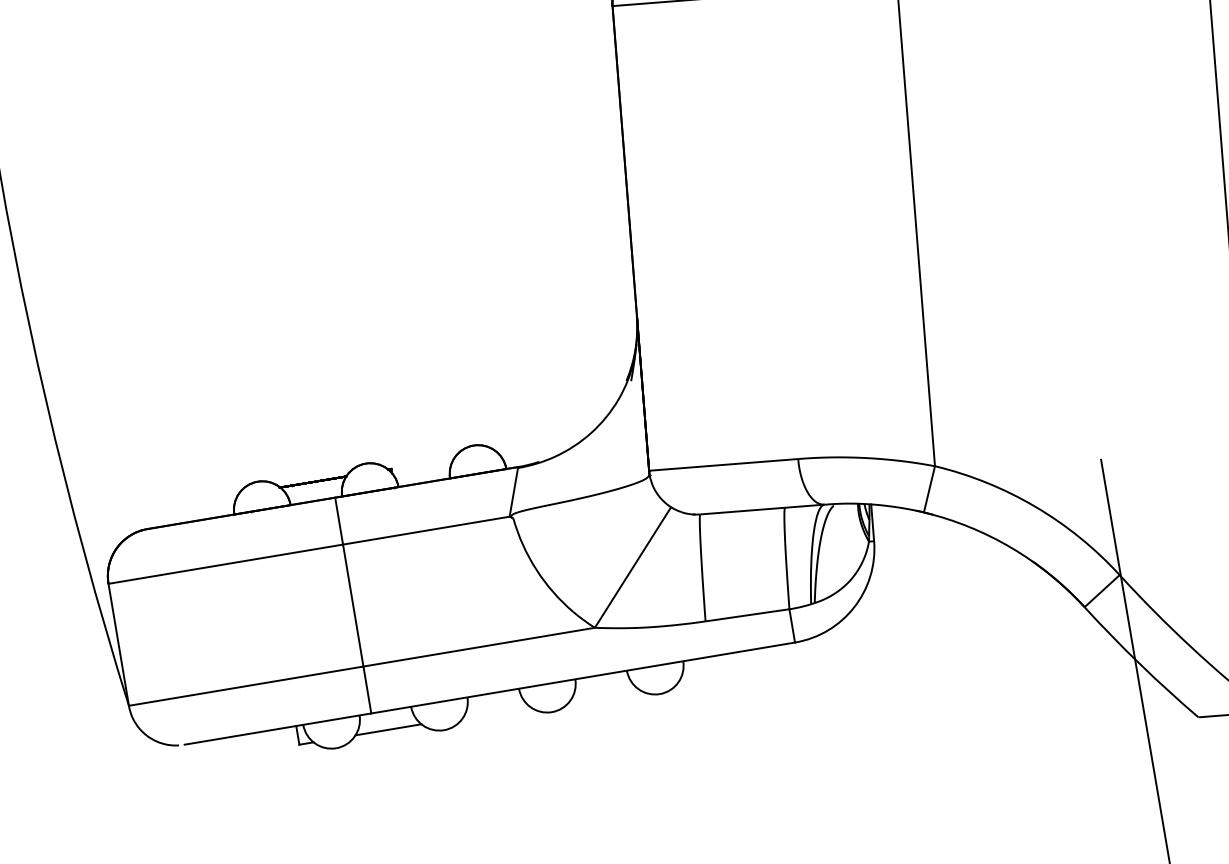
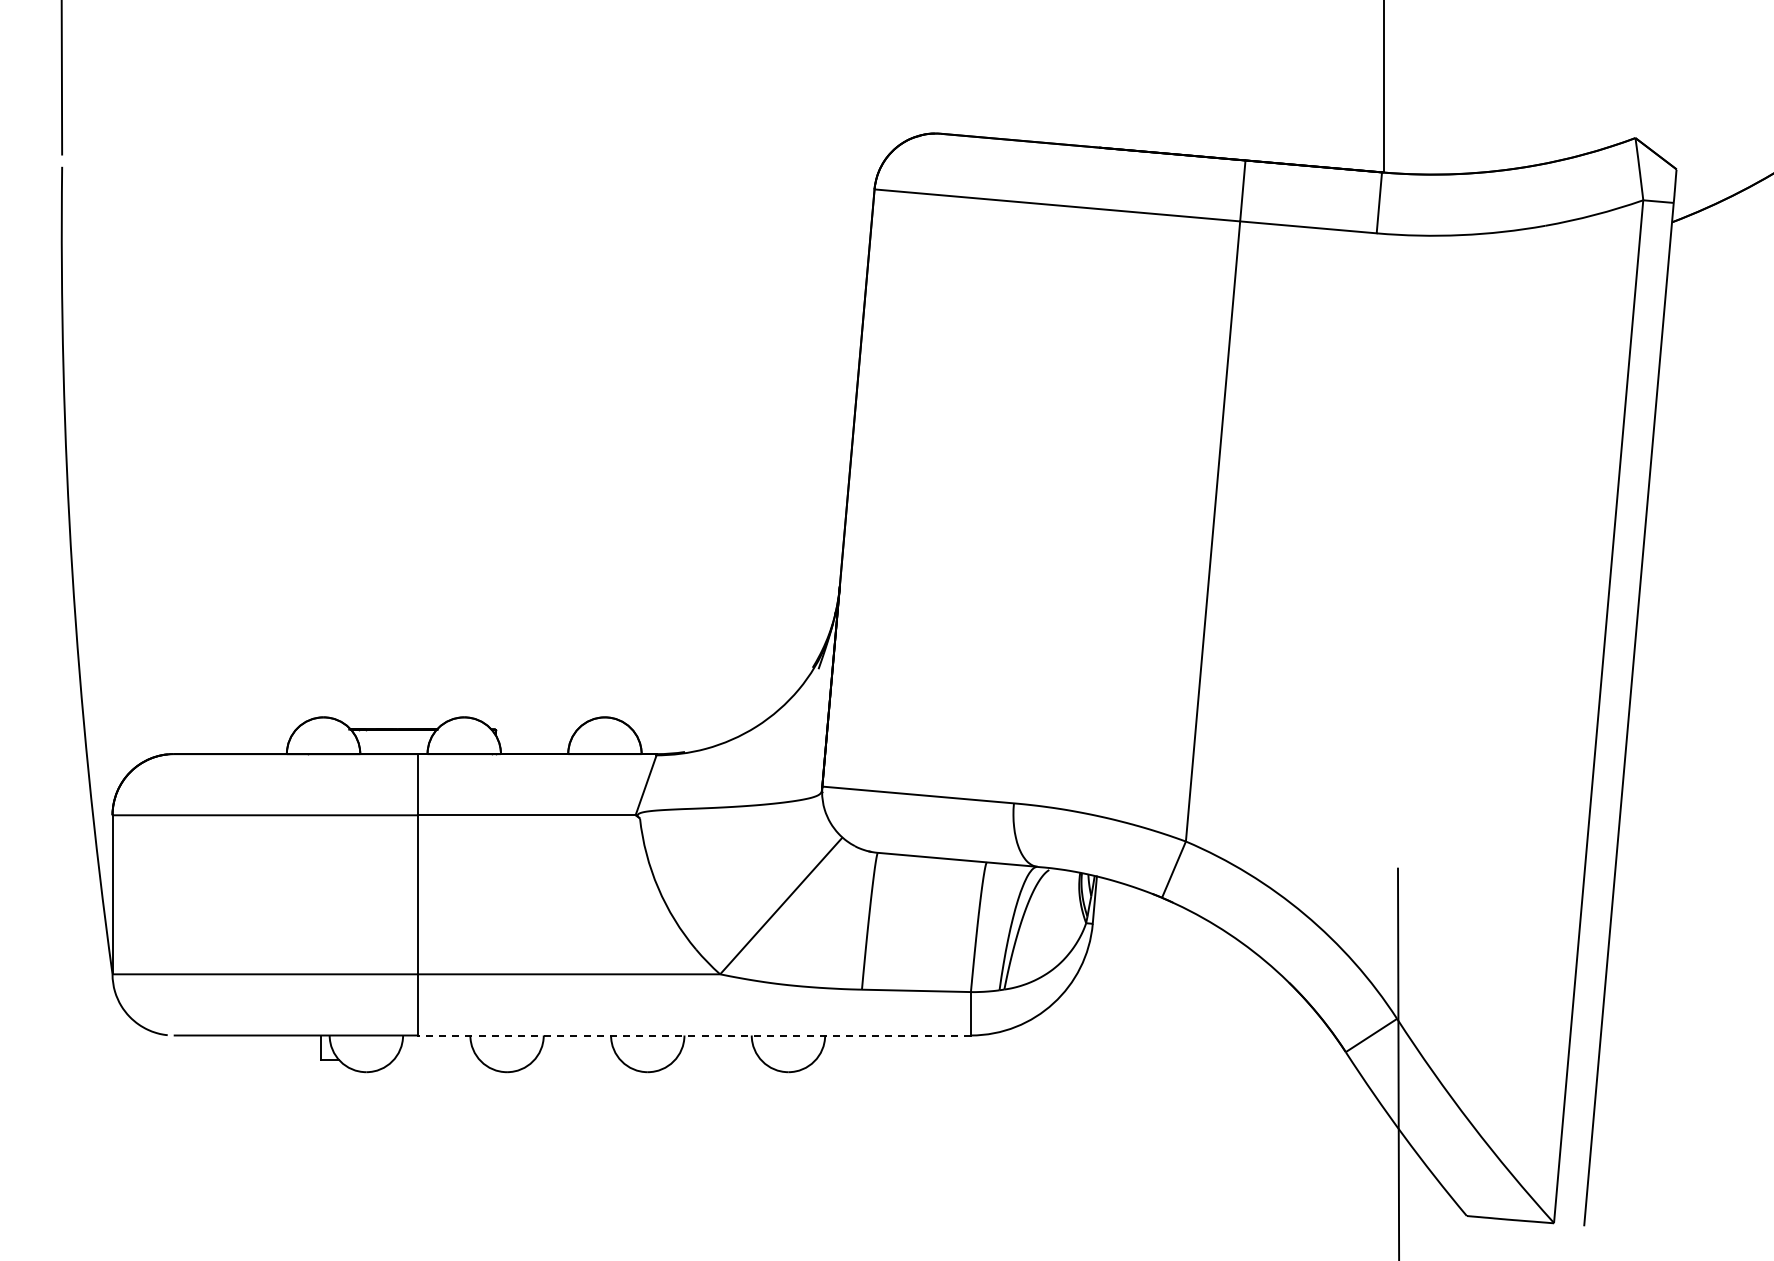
line: (583, 678) -> (694, 1035), solid -> dashed
line: (388, 729) -> (436, 1059), removed

